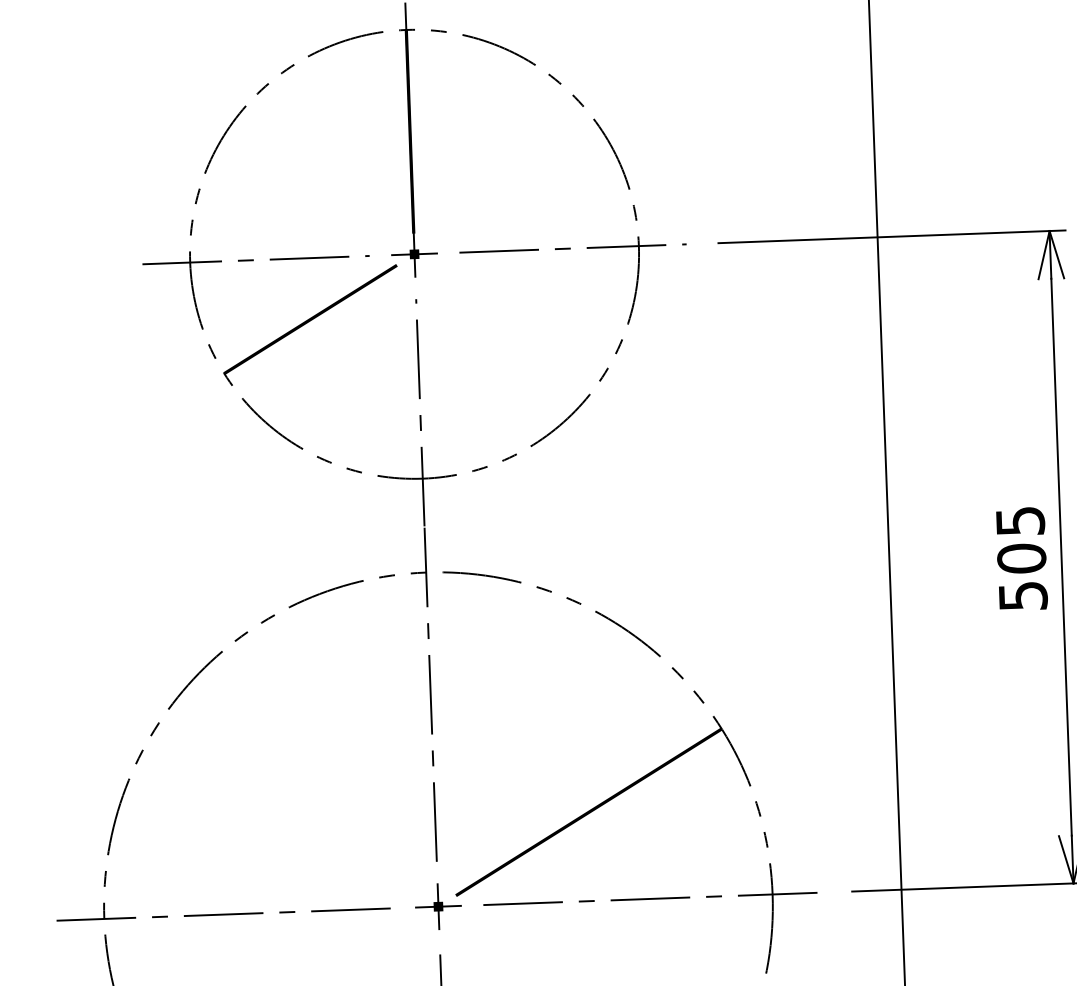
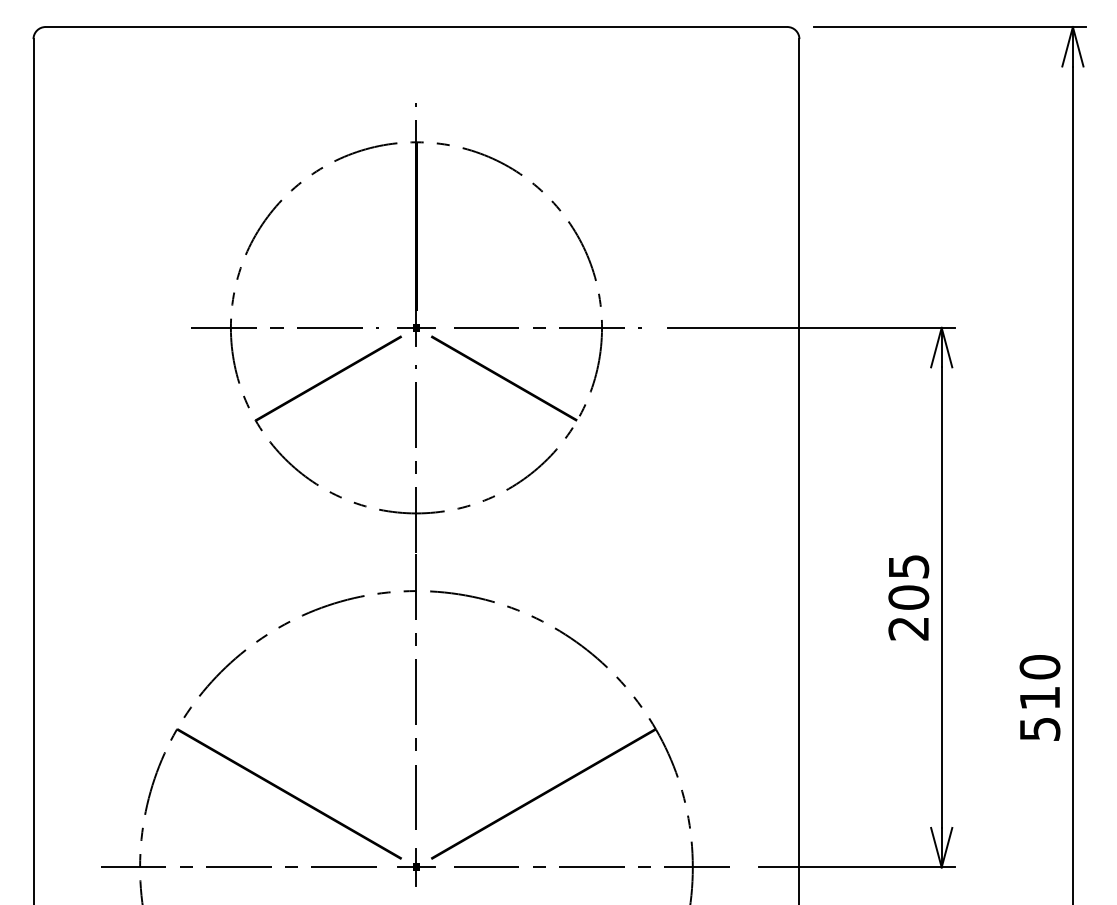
fill: (522, 311) -> (503, 378), added
text: (1022, 595) -> (908, 628), 505 -> 205
fill: (281, 824) -> (289, 794), added

